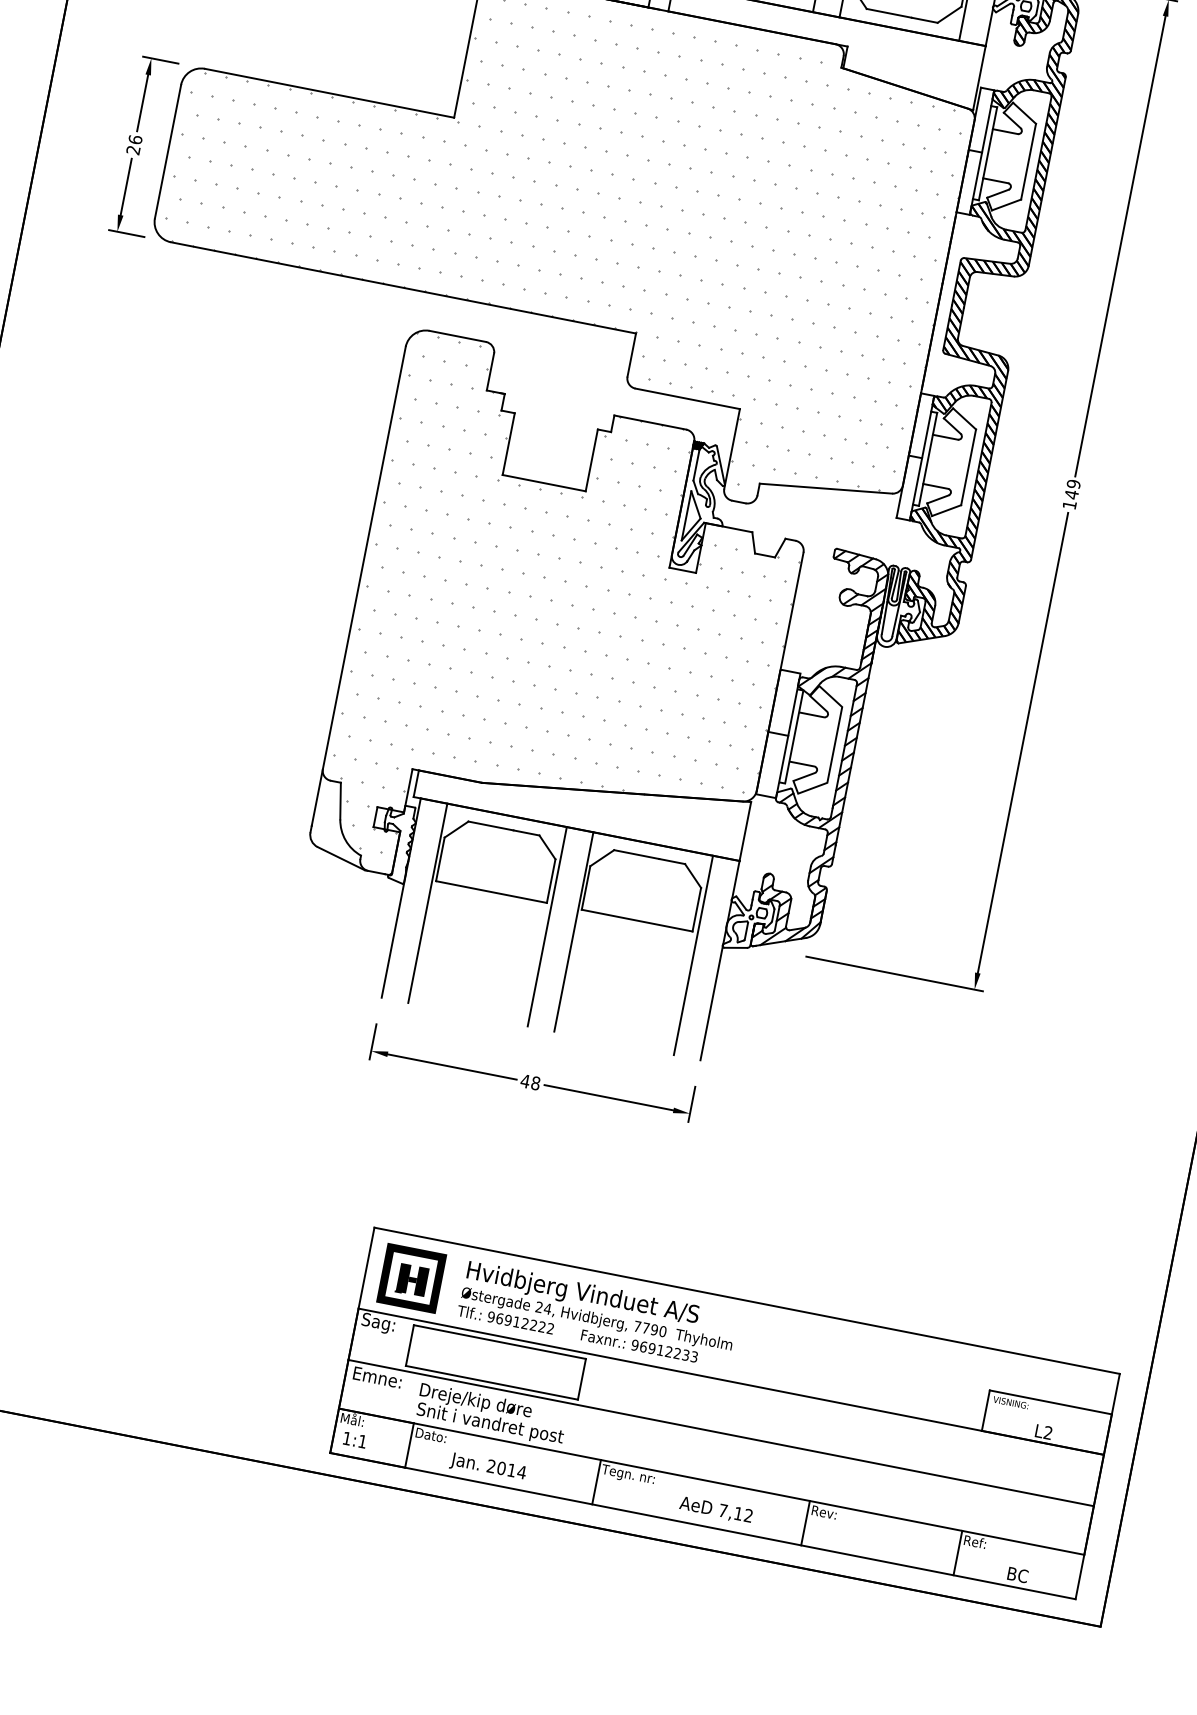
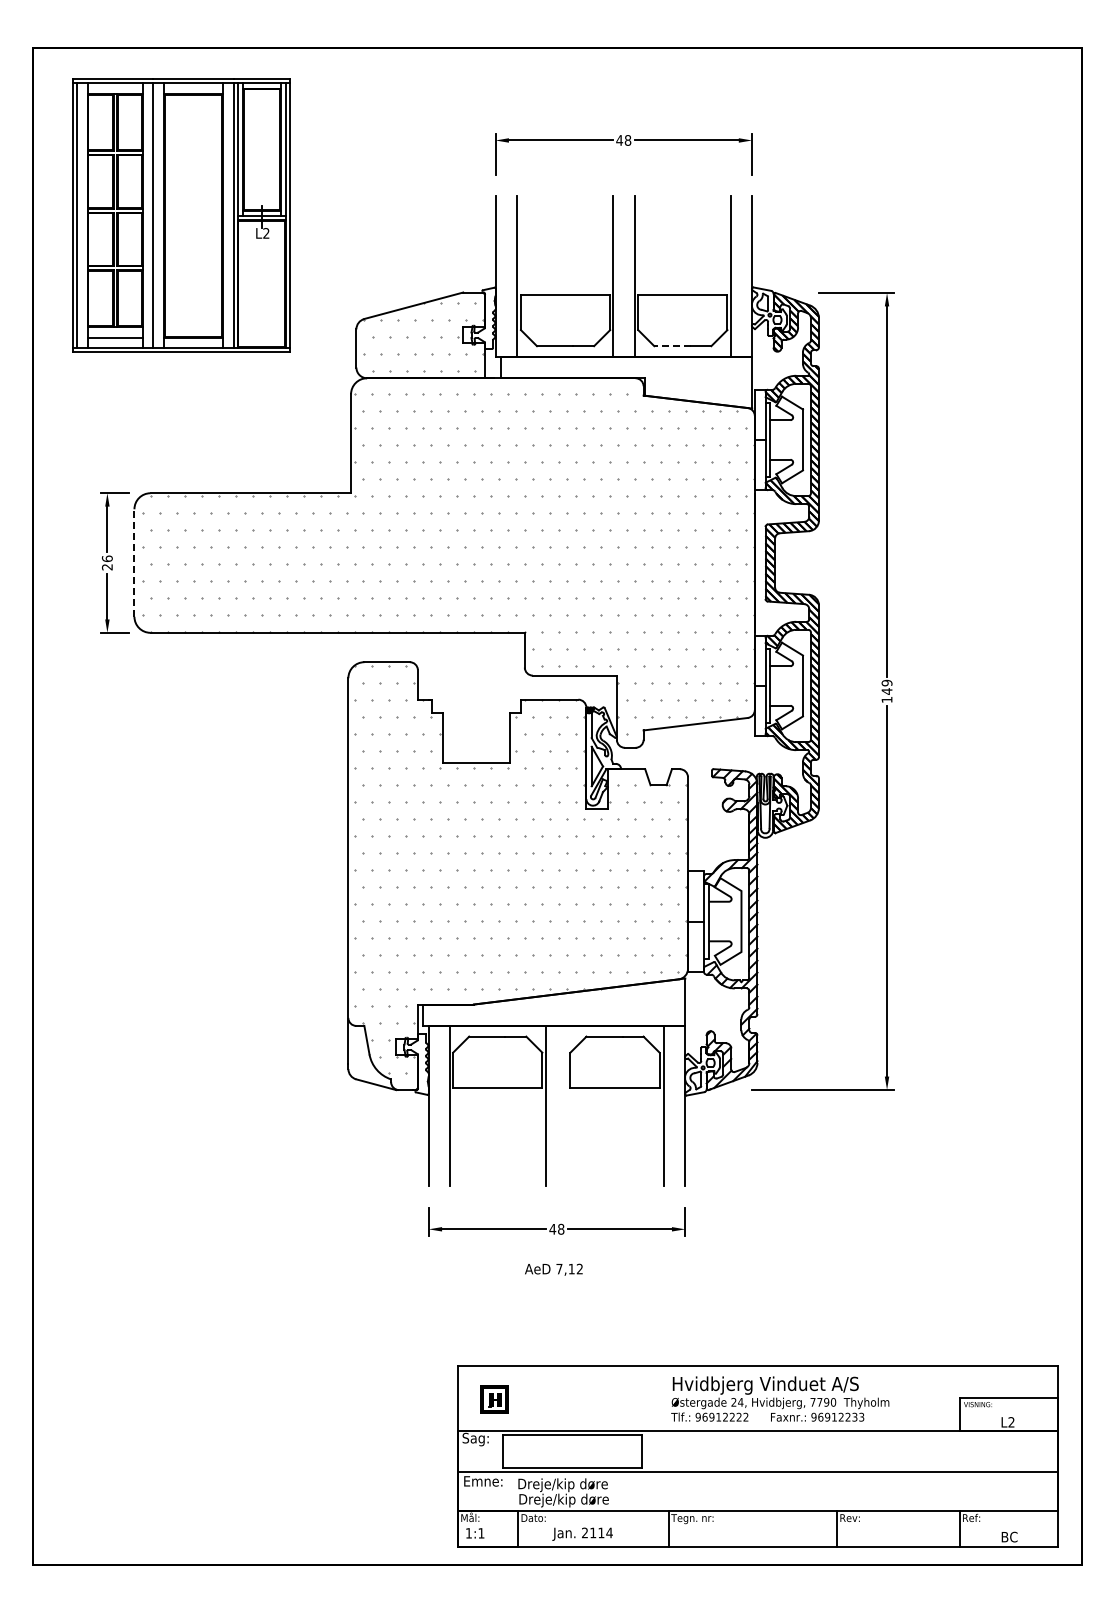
line: (888, 13) -> (671, 346), solid -> dashed
line: (167, 152) -> (134, 563), solid -> dashed
line: (573, 931) -> (567, 1105), removed
part: (411, 1277) -> (494, 1398), size x0.6
text: (598, 1313) -> (780, 1398), moved
text: (489, 1424) -> (577, 1500), Snit i vandret post -> Dreje/kip døre
text: (502, 1467) -> (593, 1532), 2014 -> 2114
text: (715, 1509) -> (553, 1269), moved

